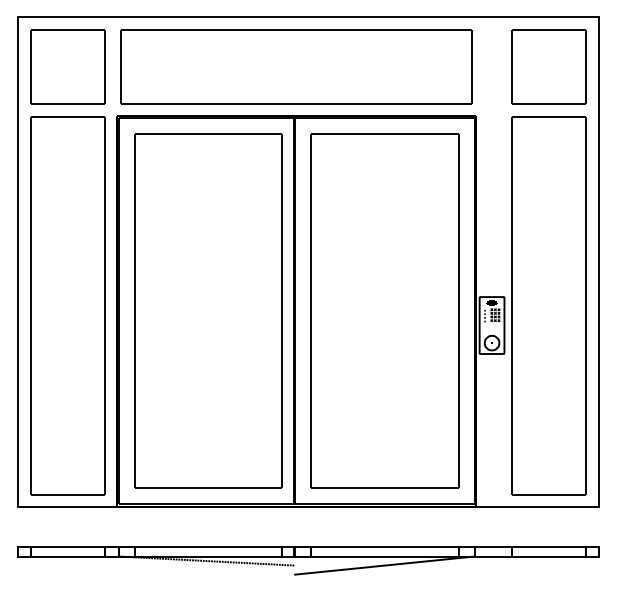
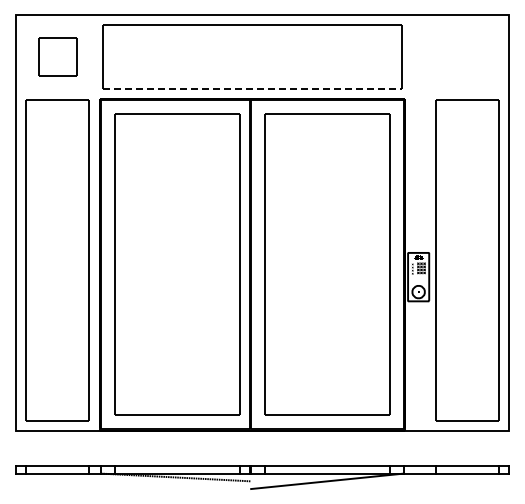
part: (67, 66) -> (57, 56), size x0.6
part: (549, 66) -> (467, 56), removed
line: (296, 103) -> (252, 88), solid -> dashed

